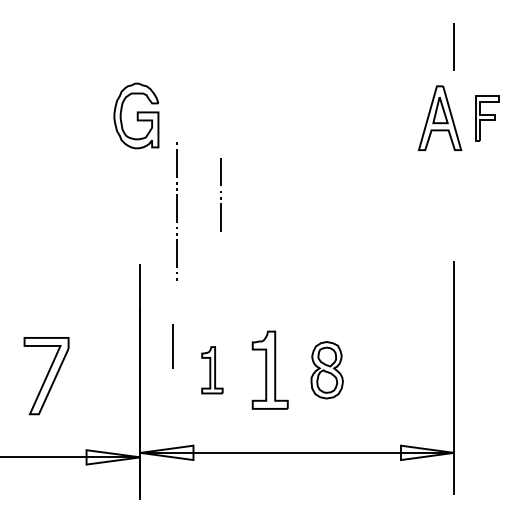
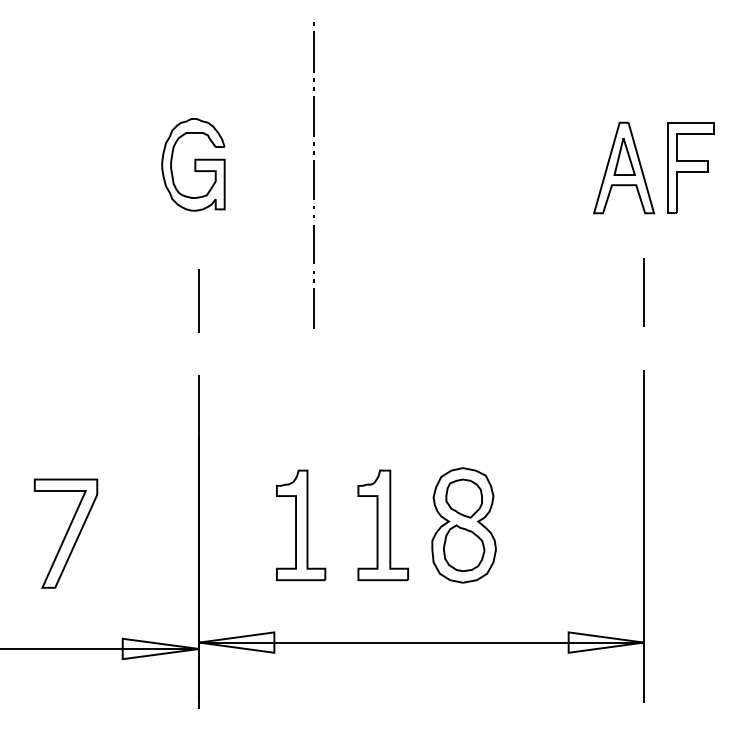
line: (453, 47) -> (643, 292), moved
part: (486, 117) -> (690, 167), size x1.43
line: (176, 210) -> (313, 119), moved
line: (172, 346) -> (198, 300), moved
part: (212, 370) -> (301, 525), size x1.67
part: (326, 370) -> (463, 525), size x1.43

